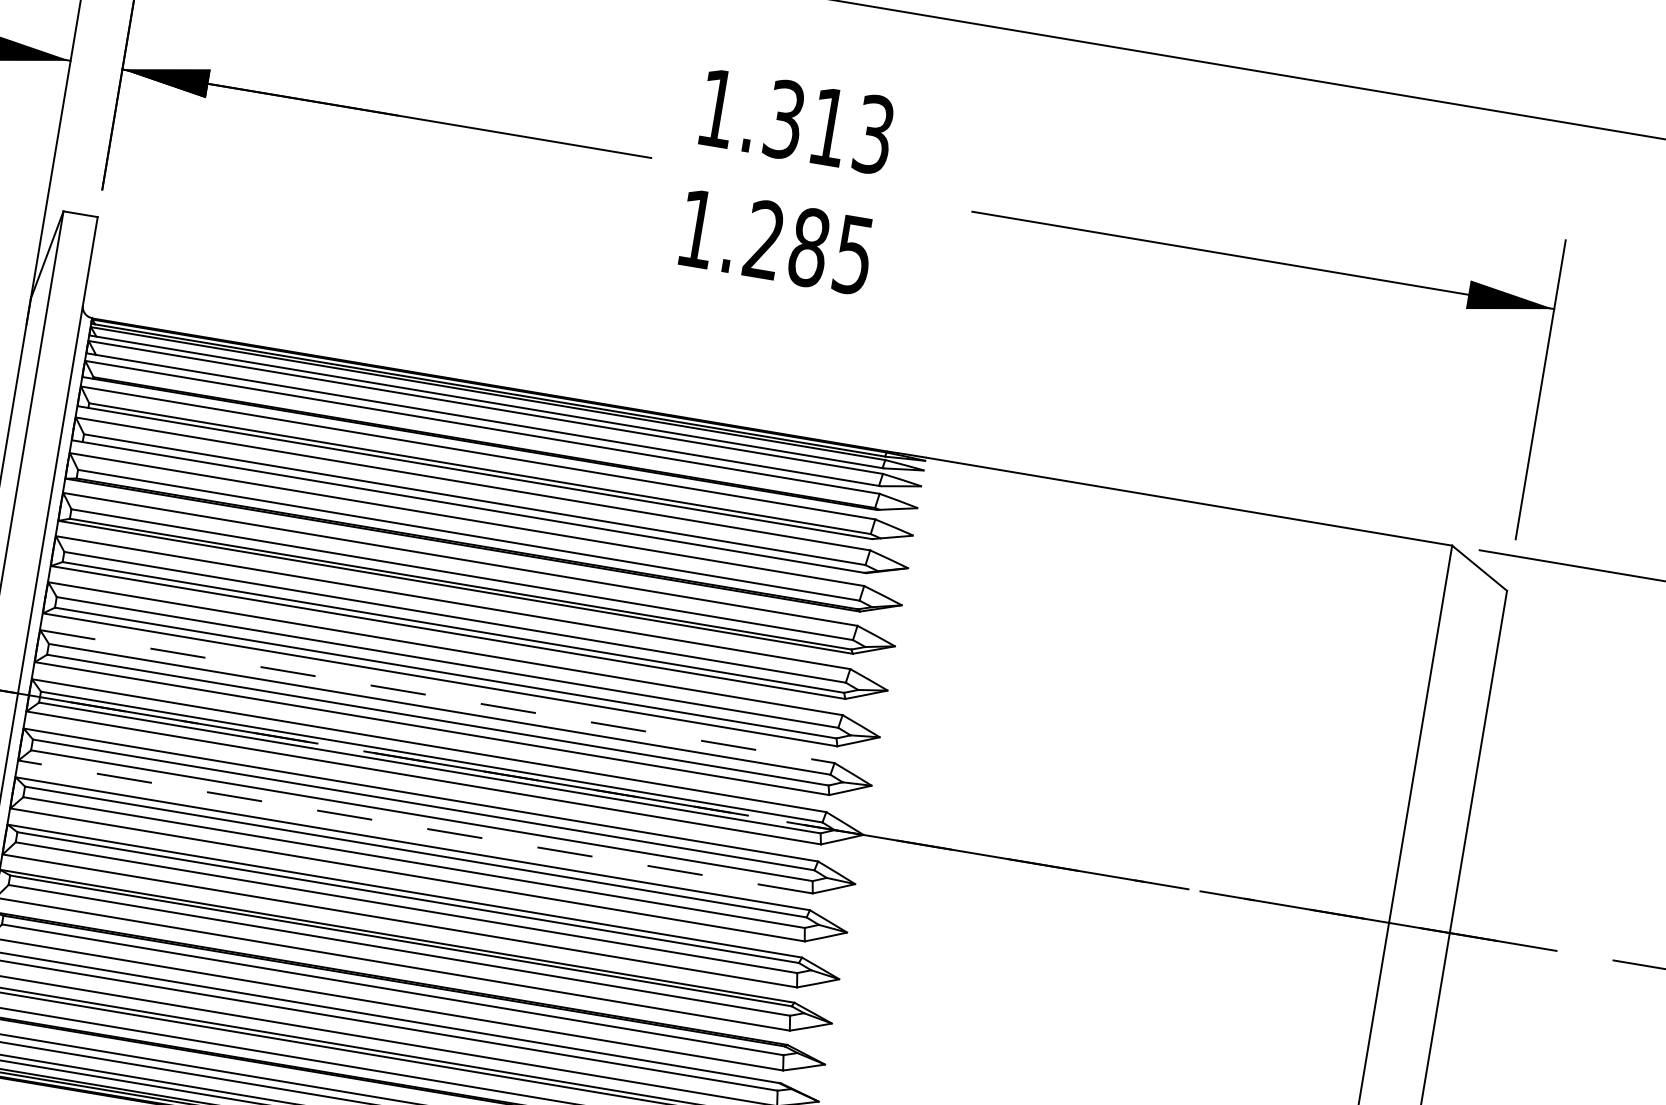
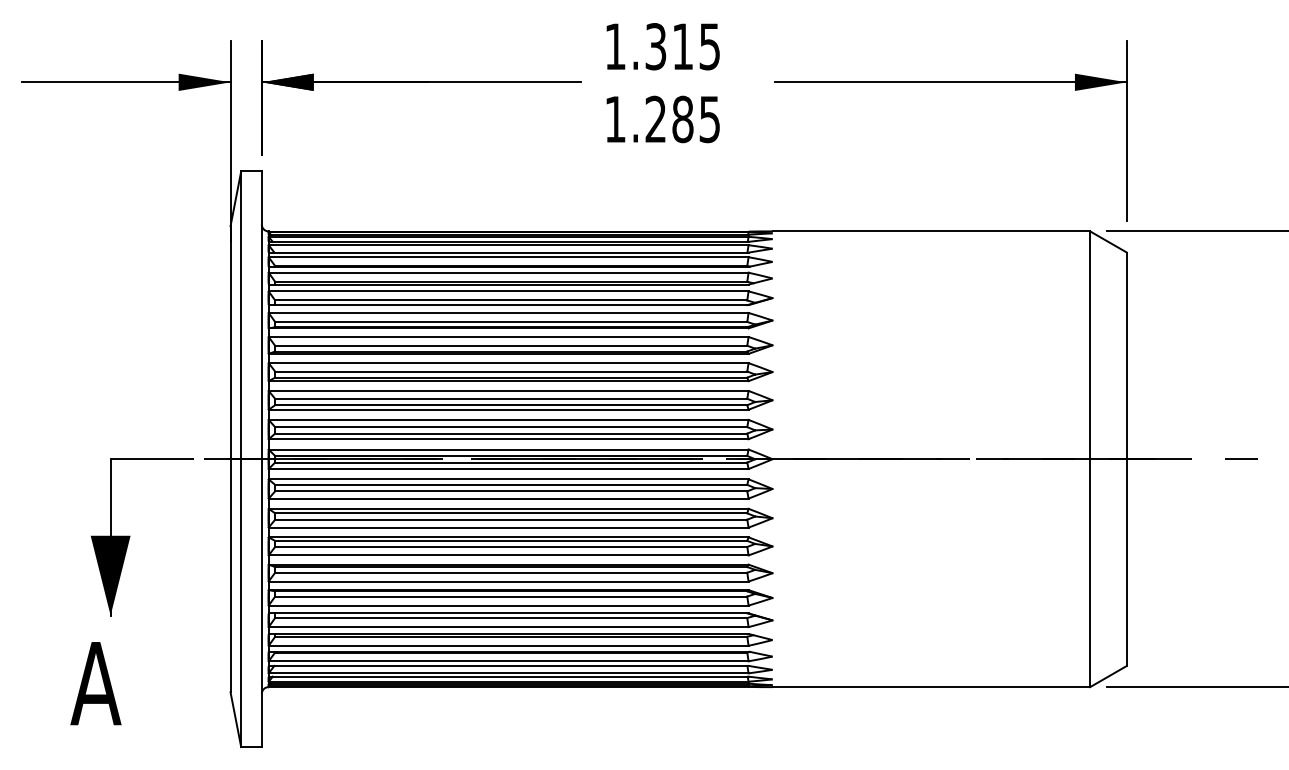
text: (874, 134) -> (710, 46), 1.313 -> 1.315
line: (437, 695) -> (508, 419), dashed -> solid
line: (415, 826) -> (508, 498), dashed -> solid

